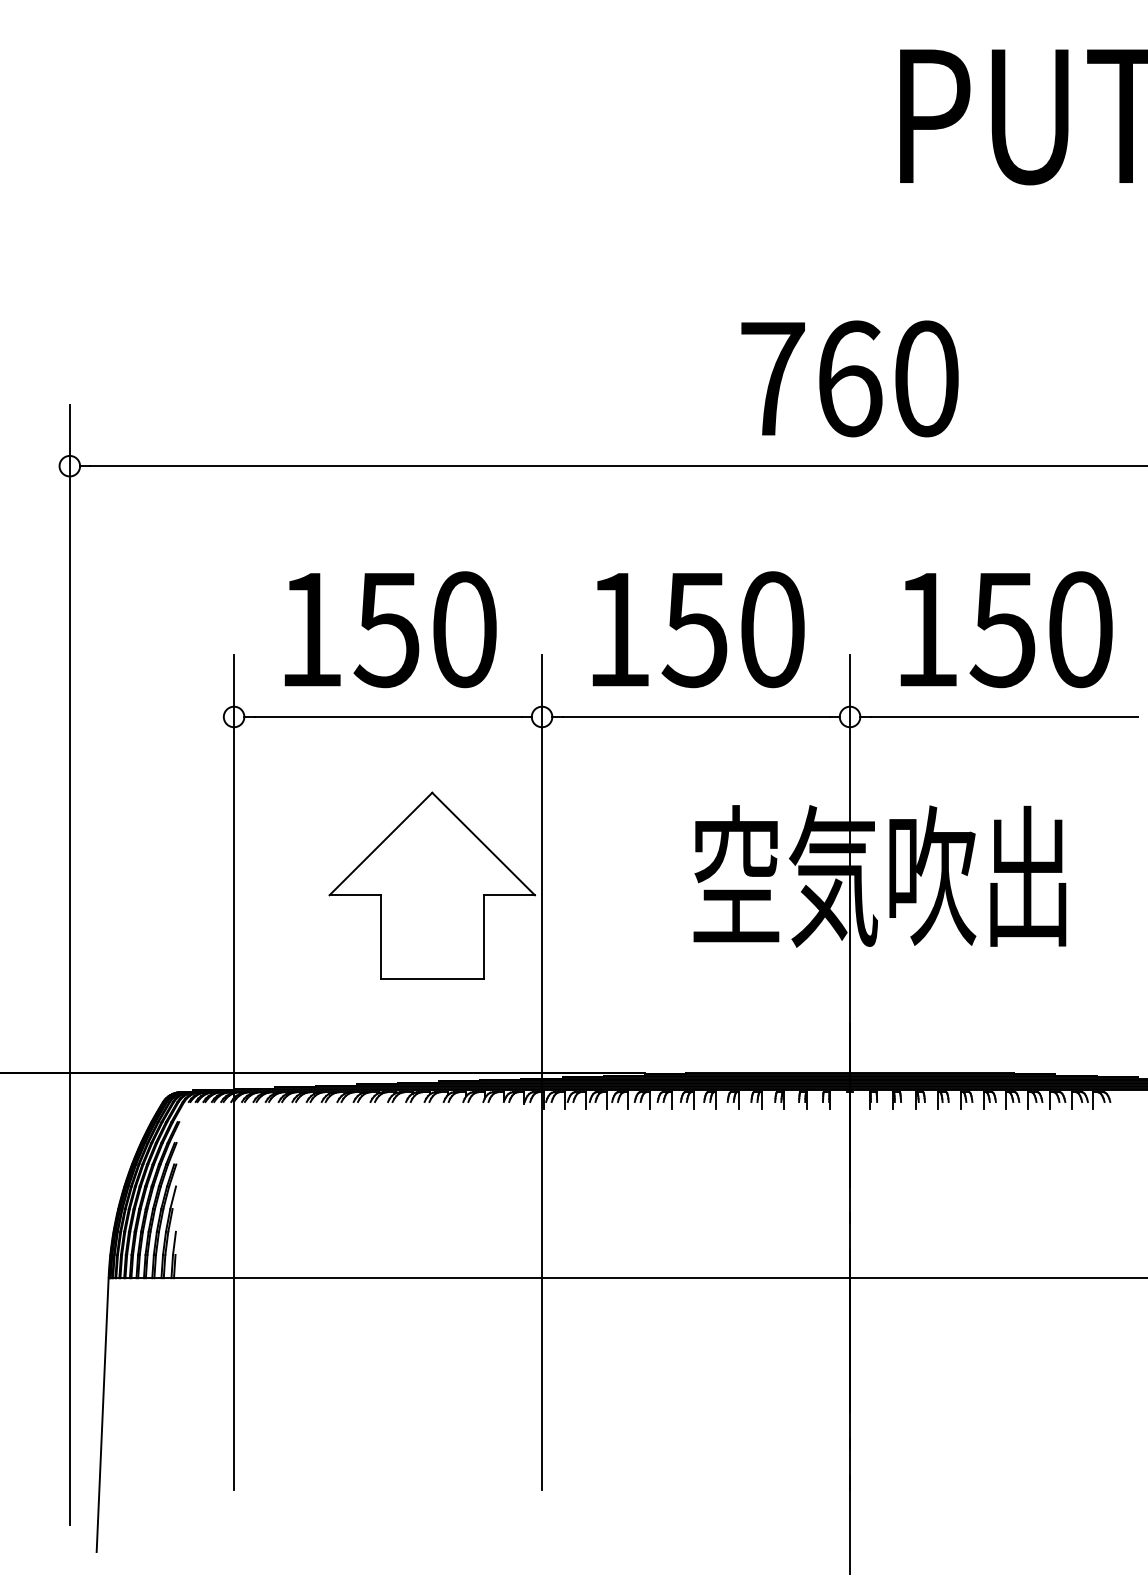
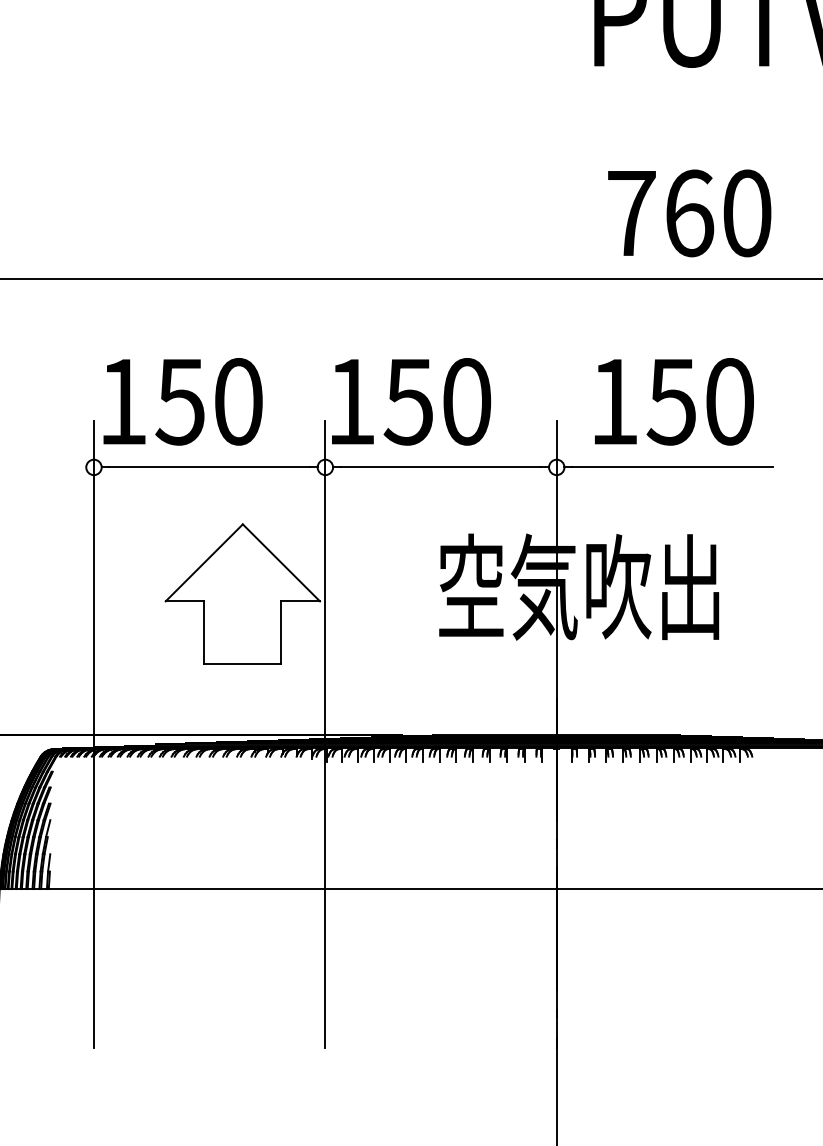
text: (849, 378) -> (689, 213), moved
text: (390, 629) -> (182, 401), moved
text: (698, 629) -> (411, 401), moved

